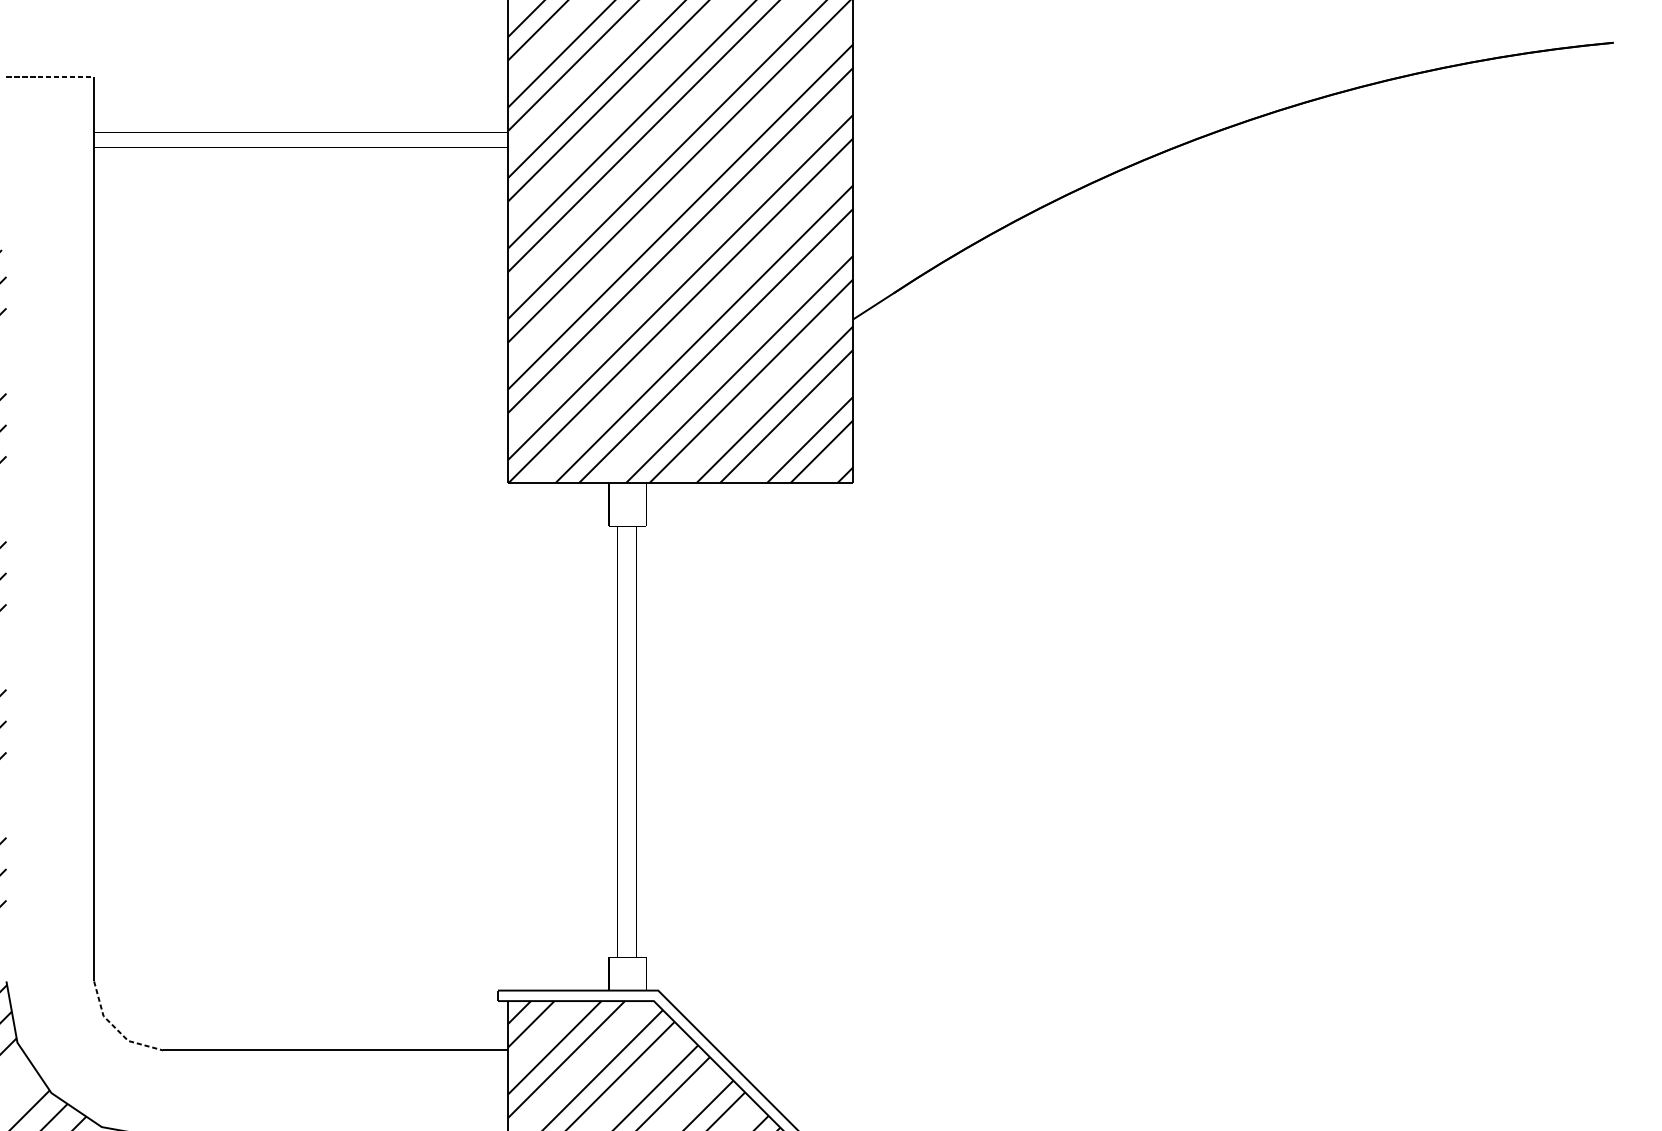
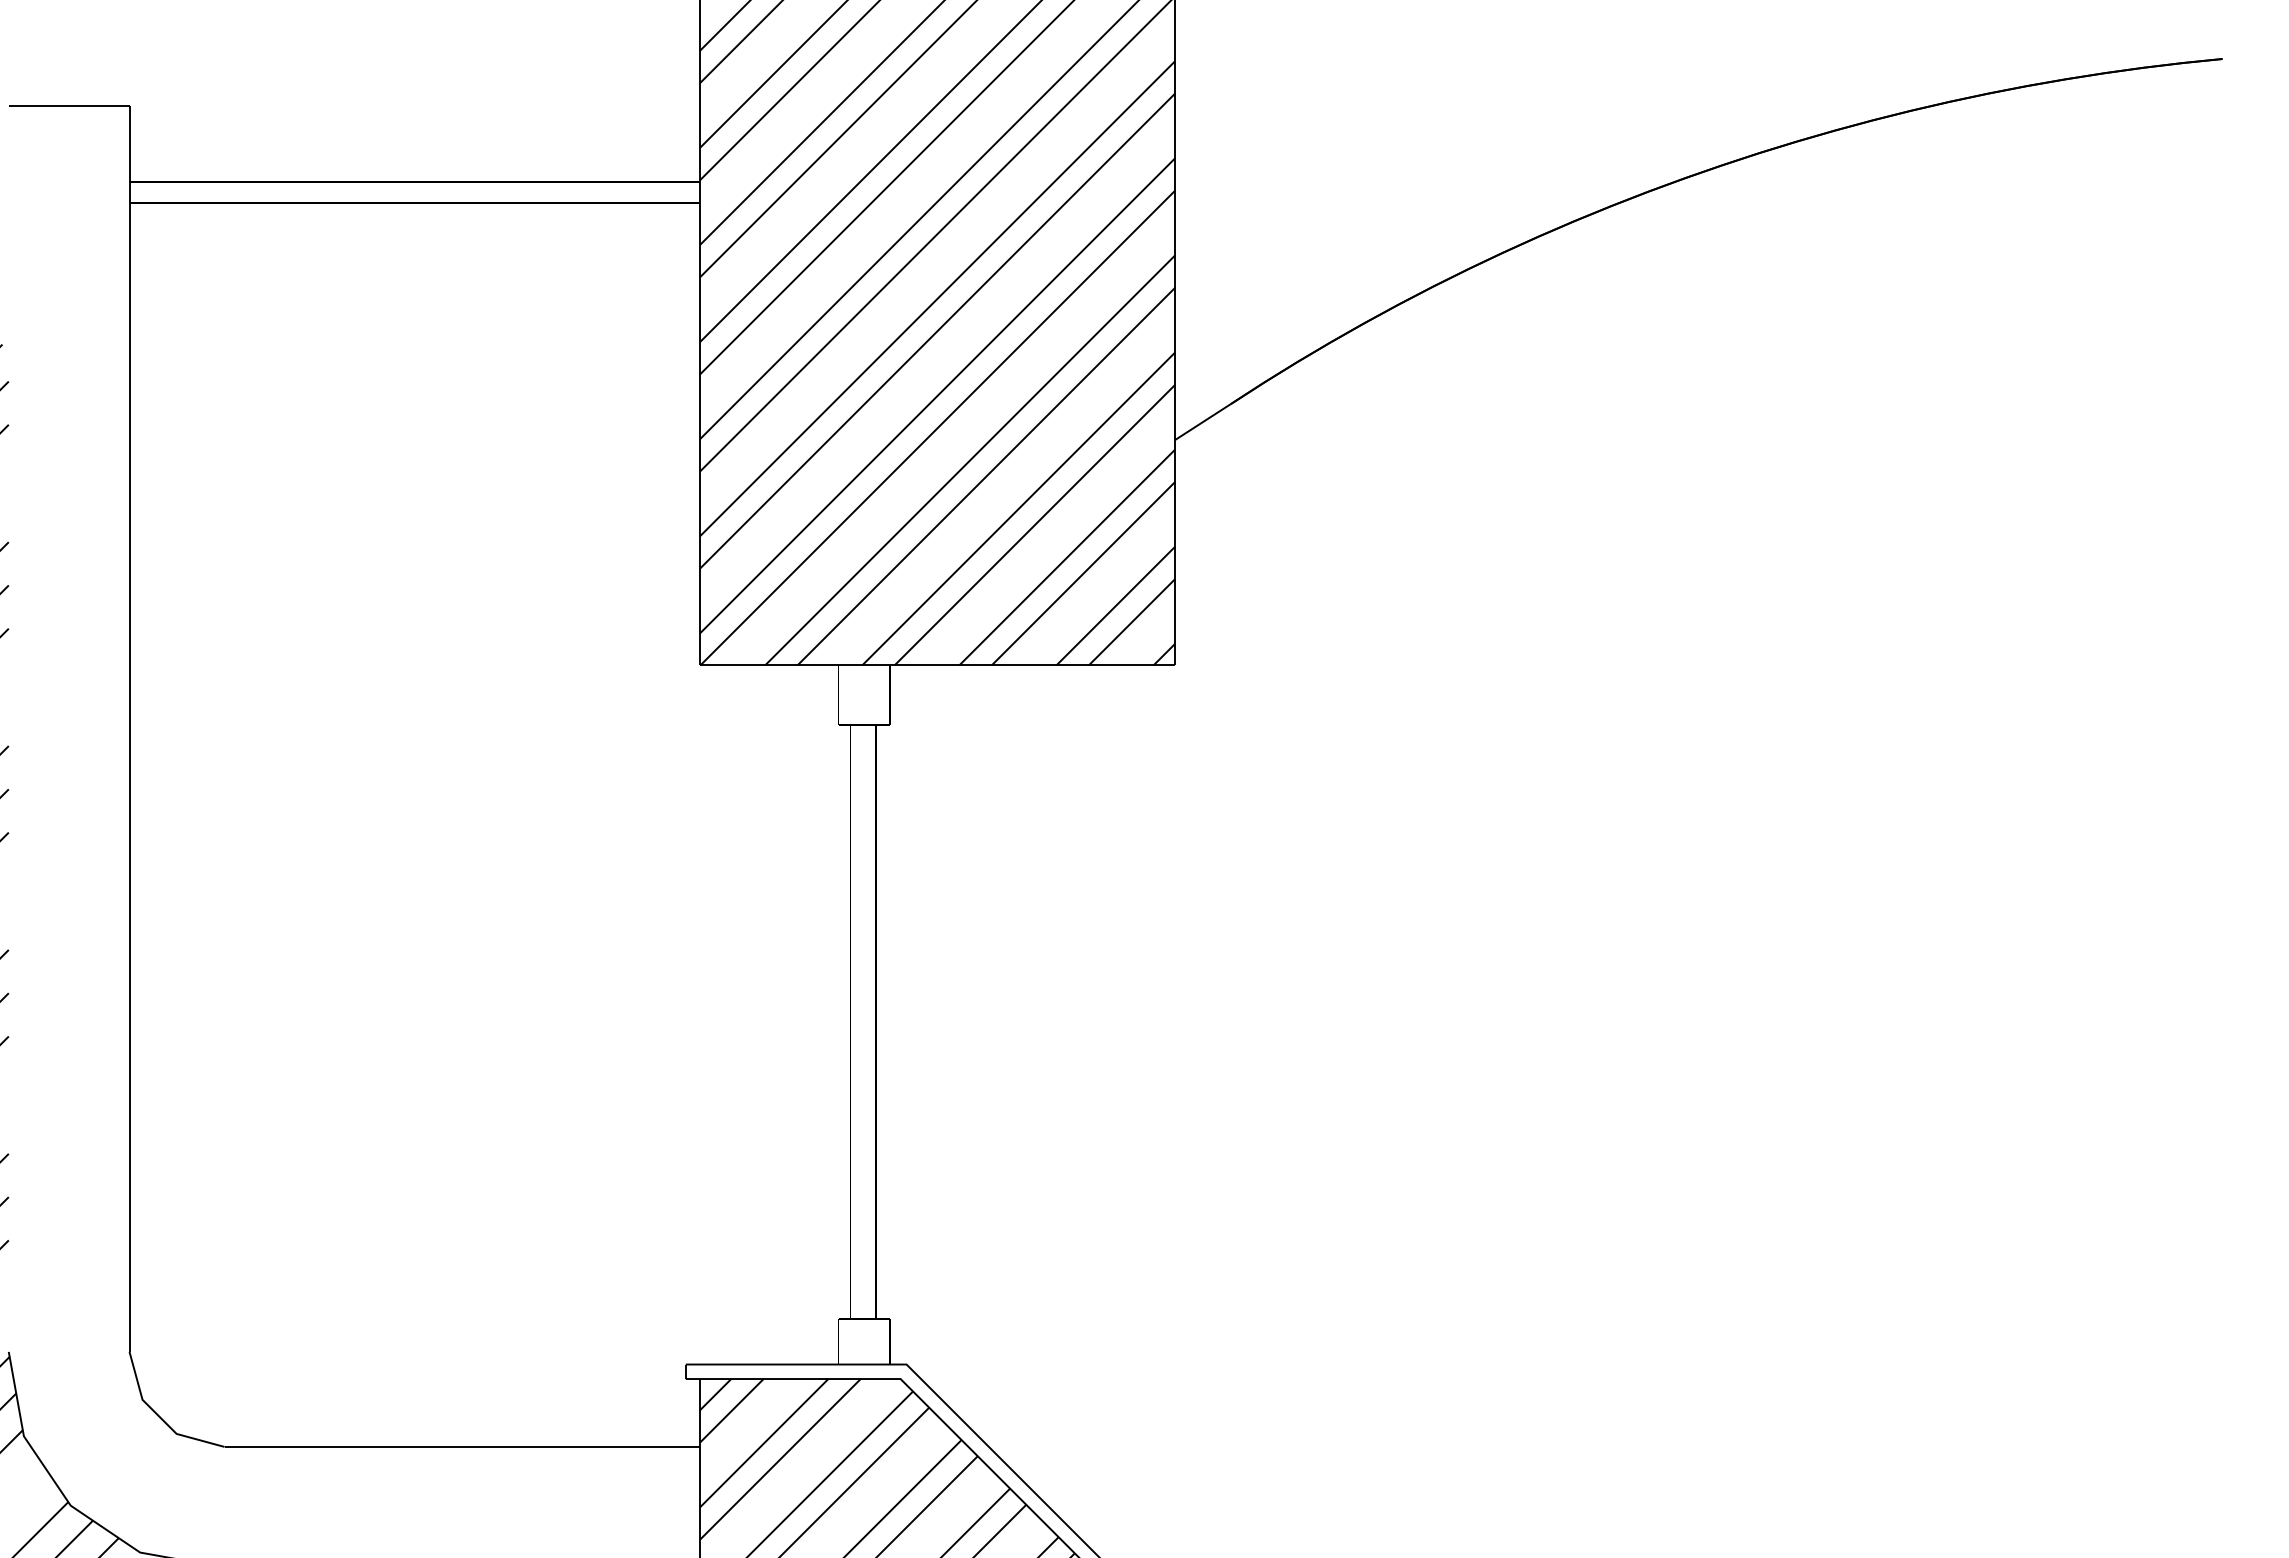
line: (50, 77) -> (69, 106), dashed -> solid
line: (115, 1029) -> (159, 1417), dashed -> solid

